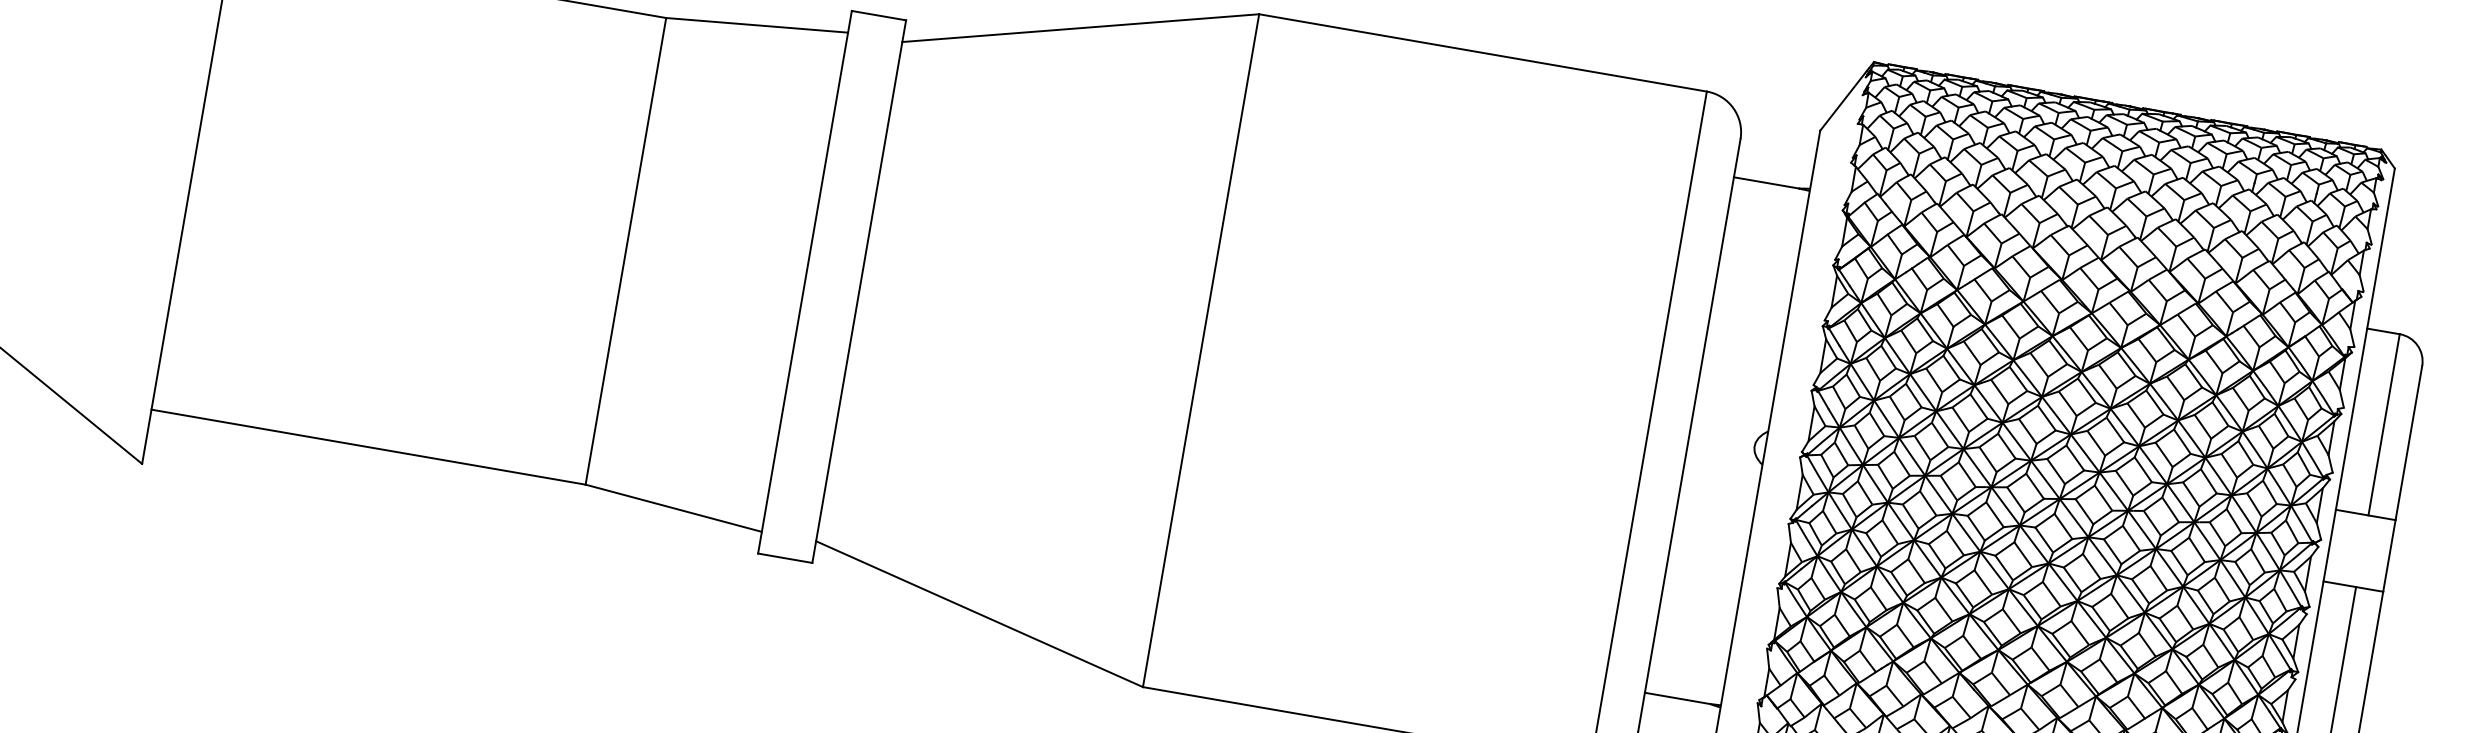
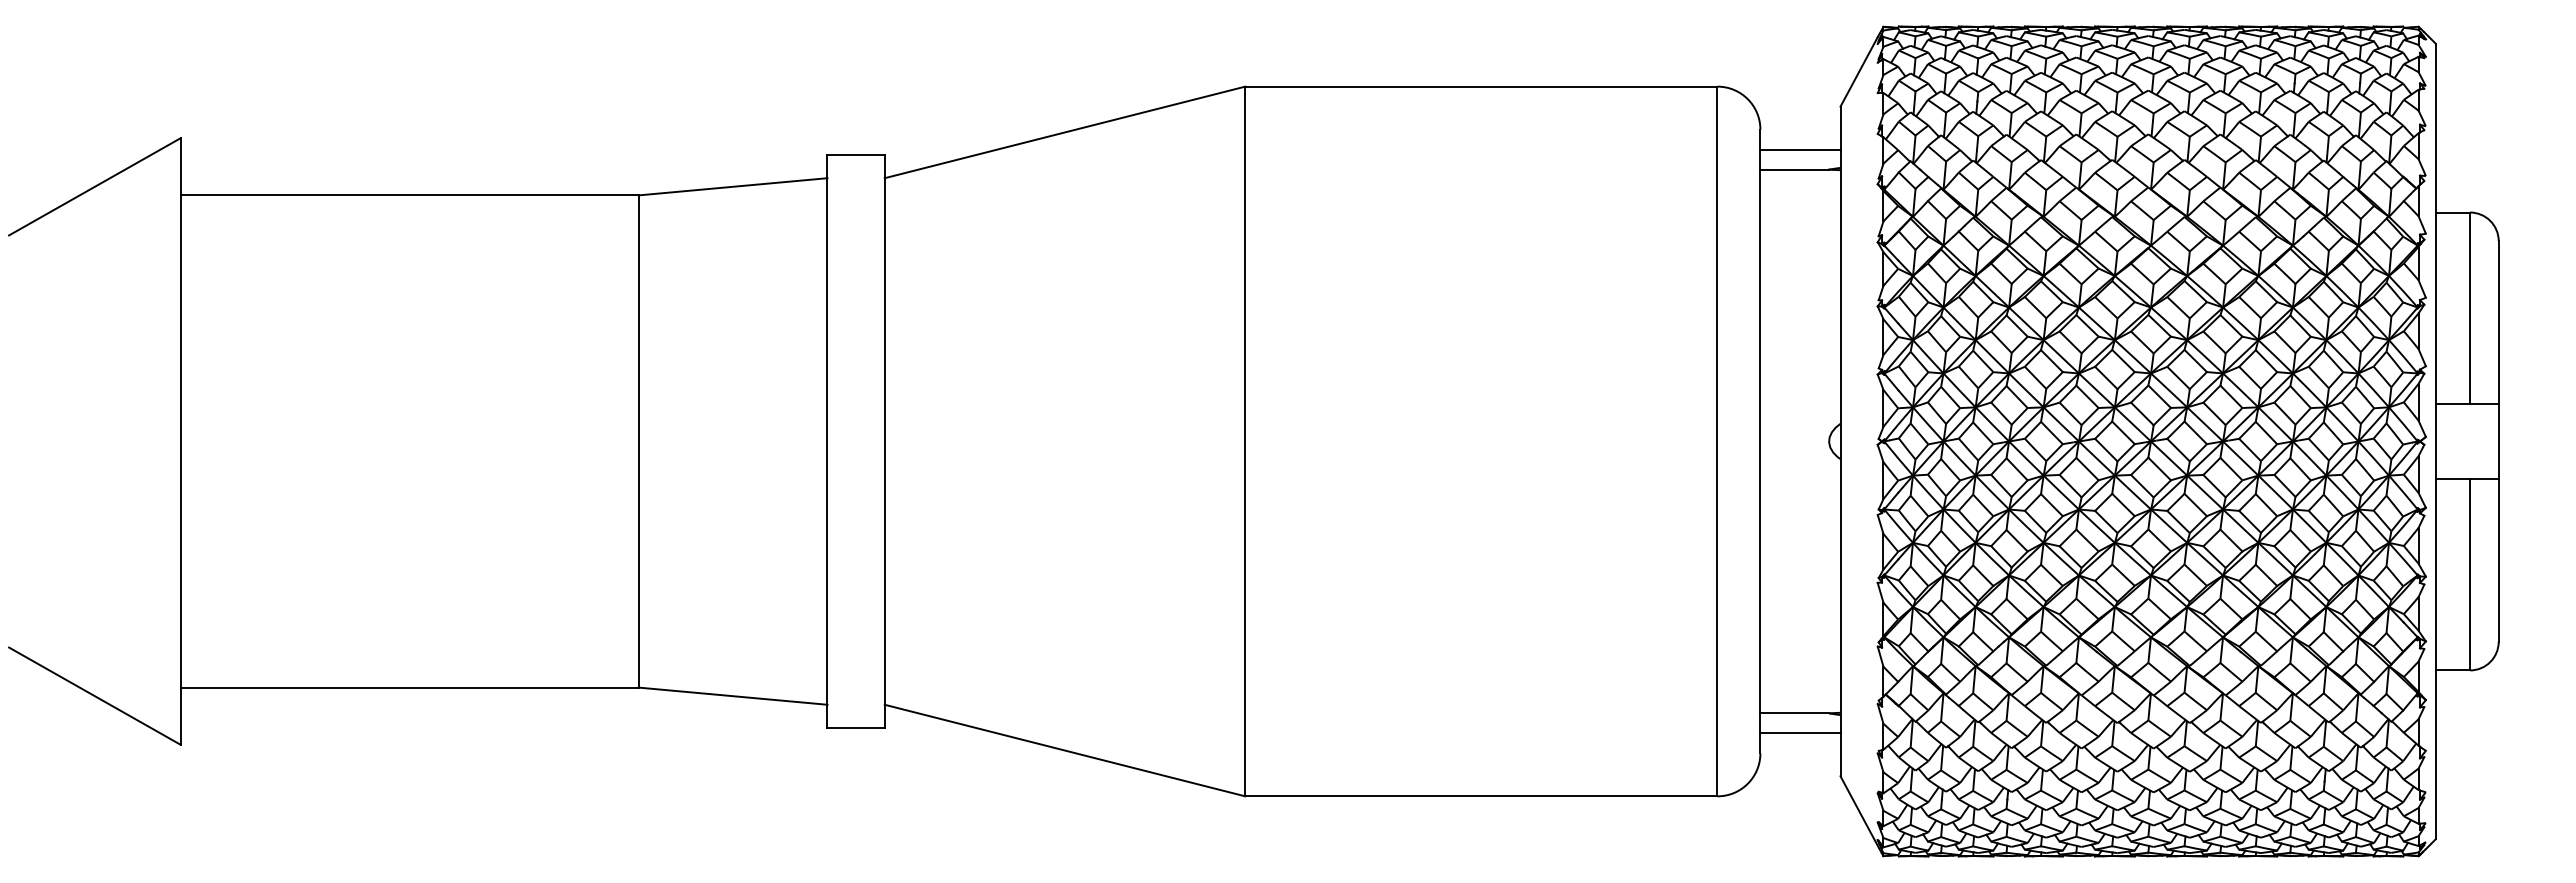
line: (1775, 164) -> (1800, 149), added
line: (1679, 718) -> (1800, 733), added

